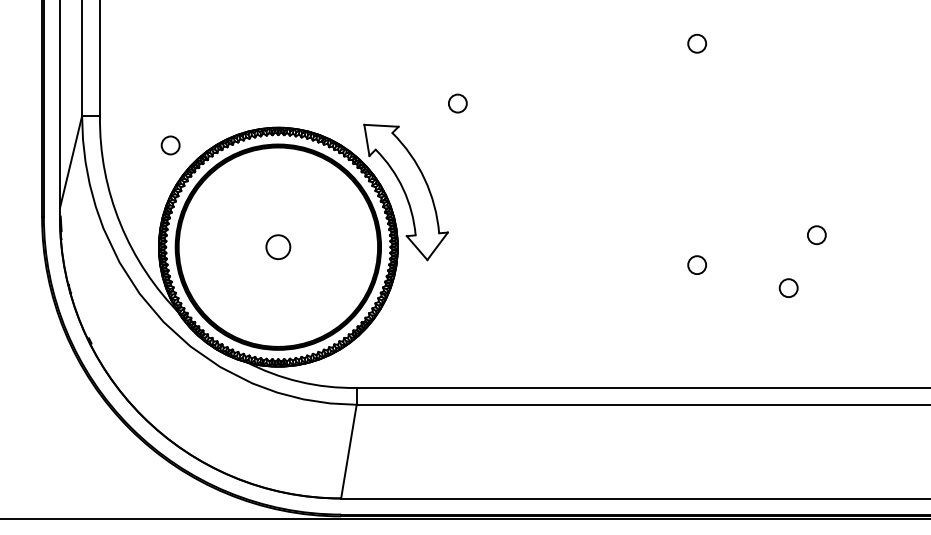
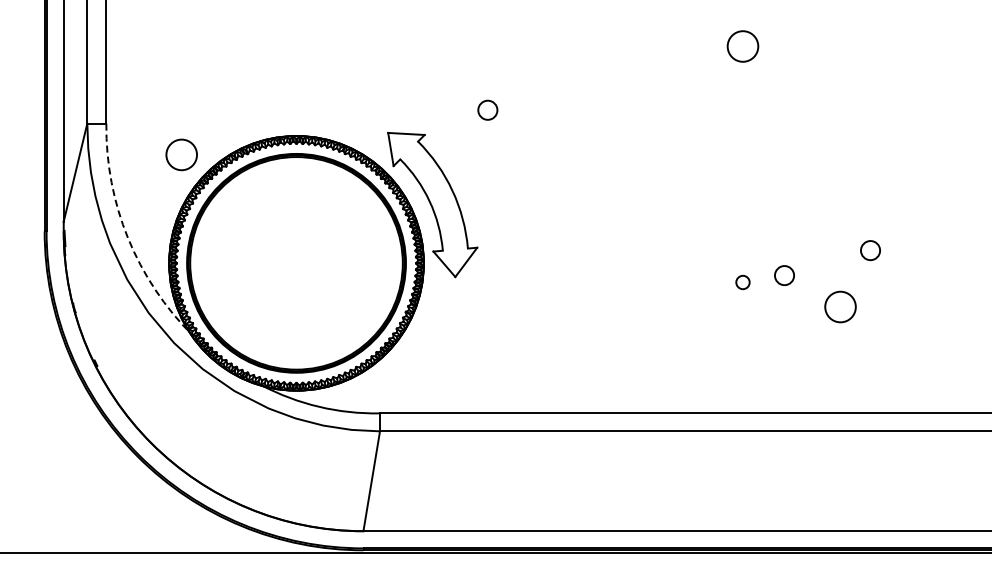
circle: (696, 43) -> (742, 46), size x1.6
circle: (170, 145) -> (181, 154), size x1.6
arc: (120, 223) -> (128, 238), solid -> dashed
circle: (278, 246) -> (296, 262), removed
circle: (736, 258) -> (784, 275), added
circle: (696, 265) -> (742, 282), size x0.7
circle: (788, 287) -> (840, 306), size x1.6

